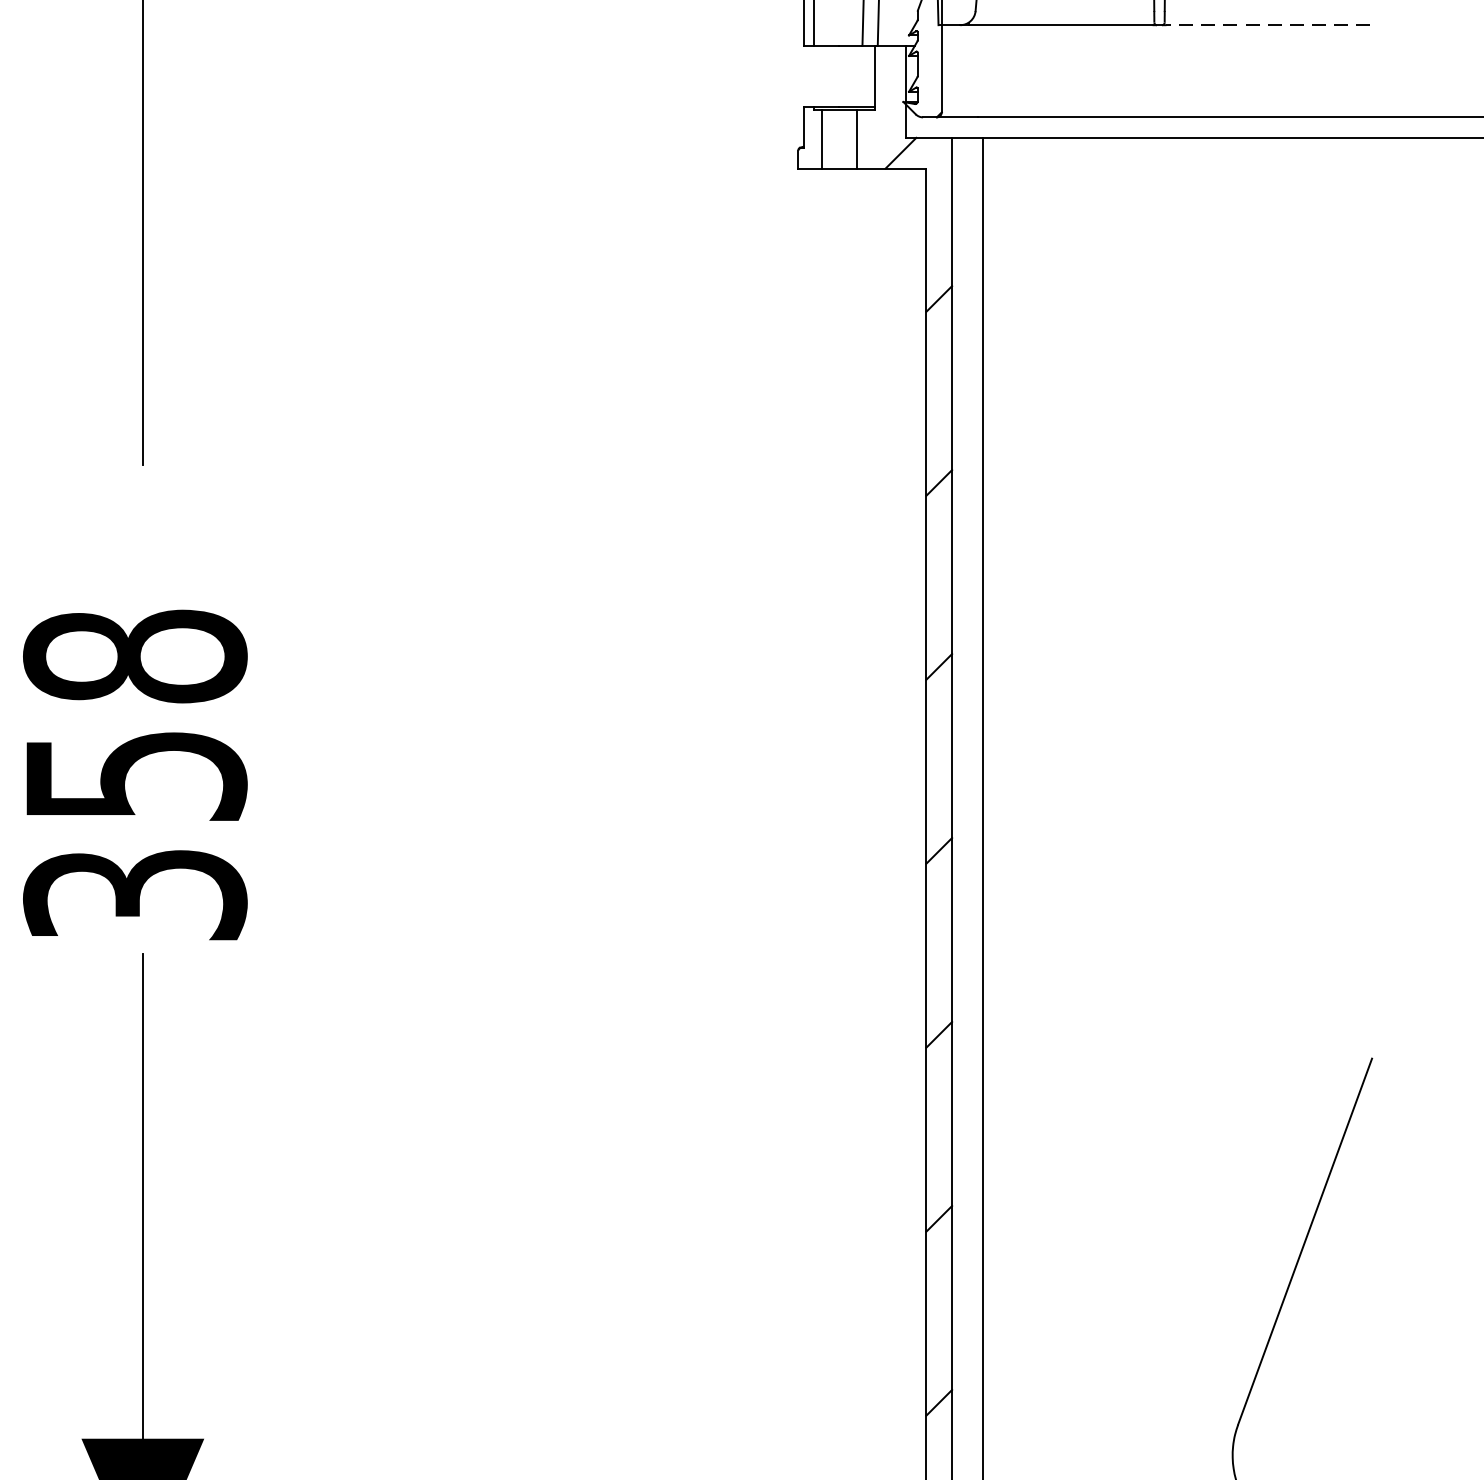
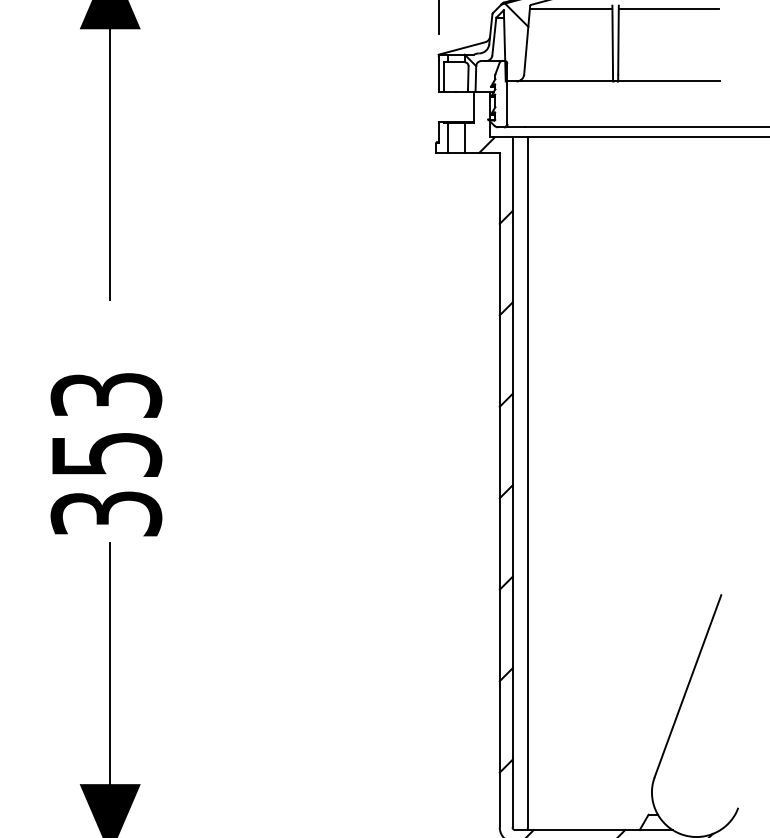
line: (1267, 25) -> (669, 81), dashed -> solid
text: (135, 656) -> (106, 395), 358 -> 353

